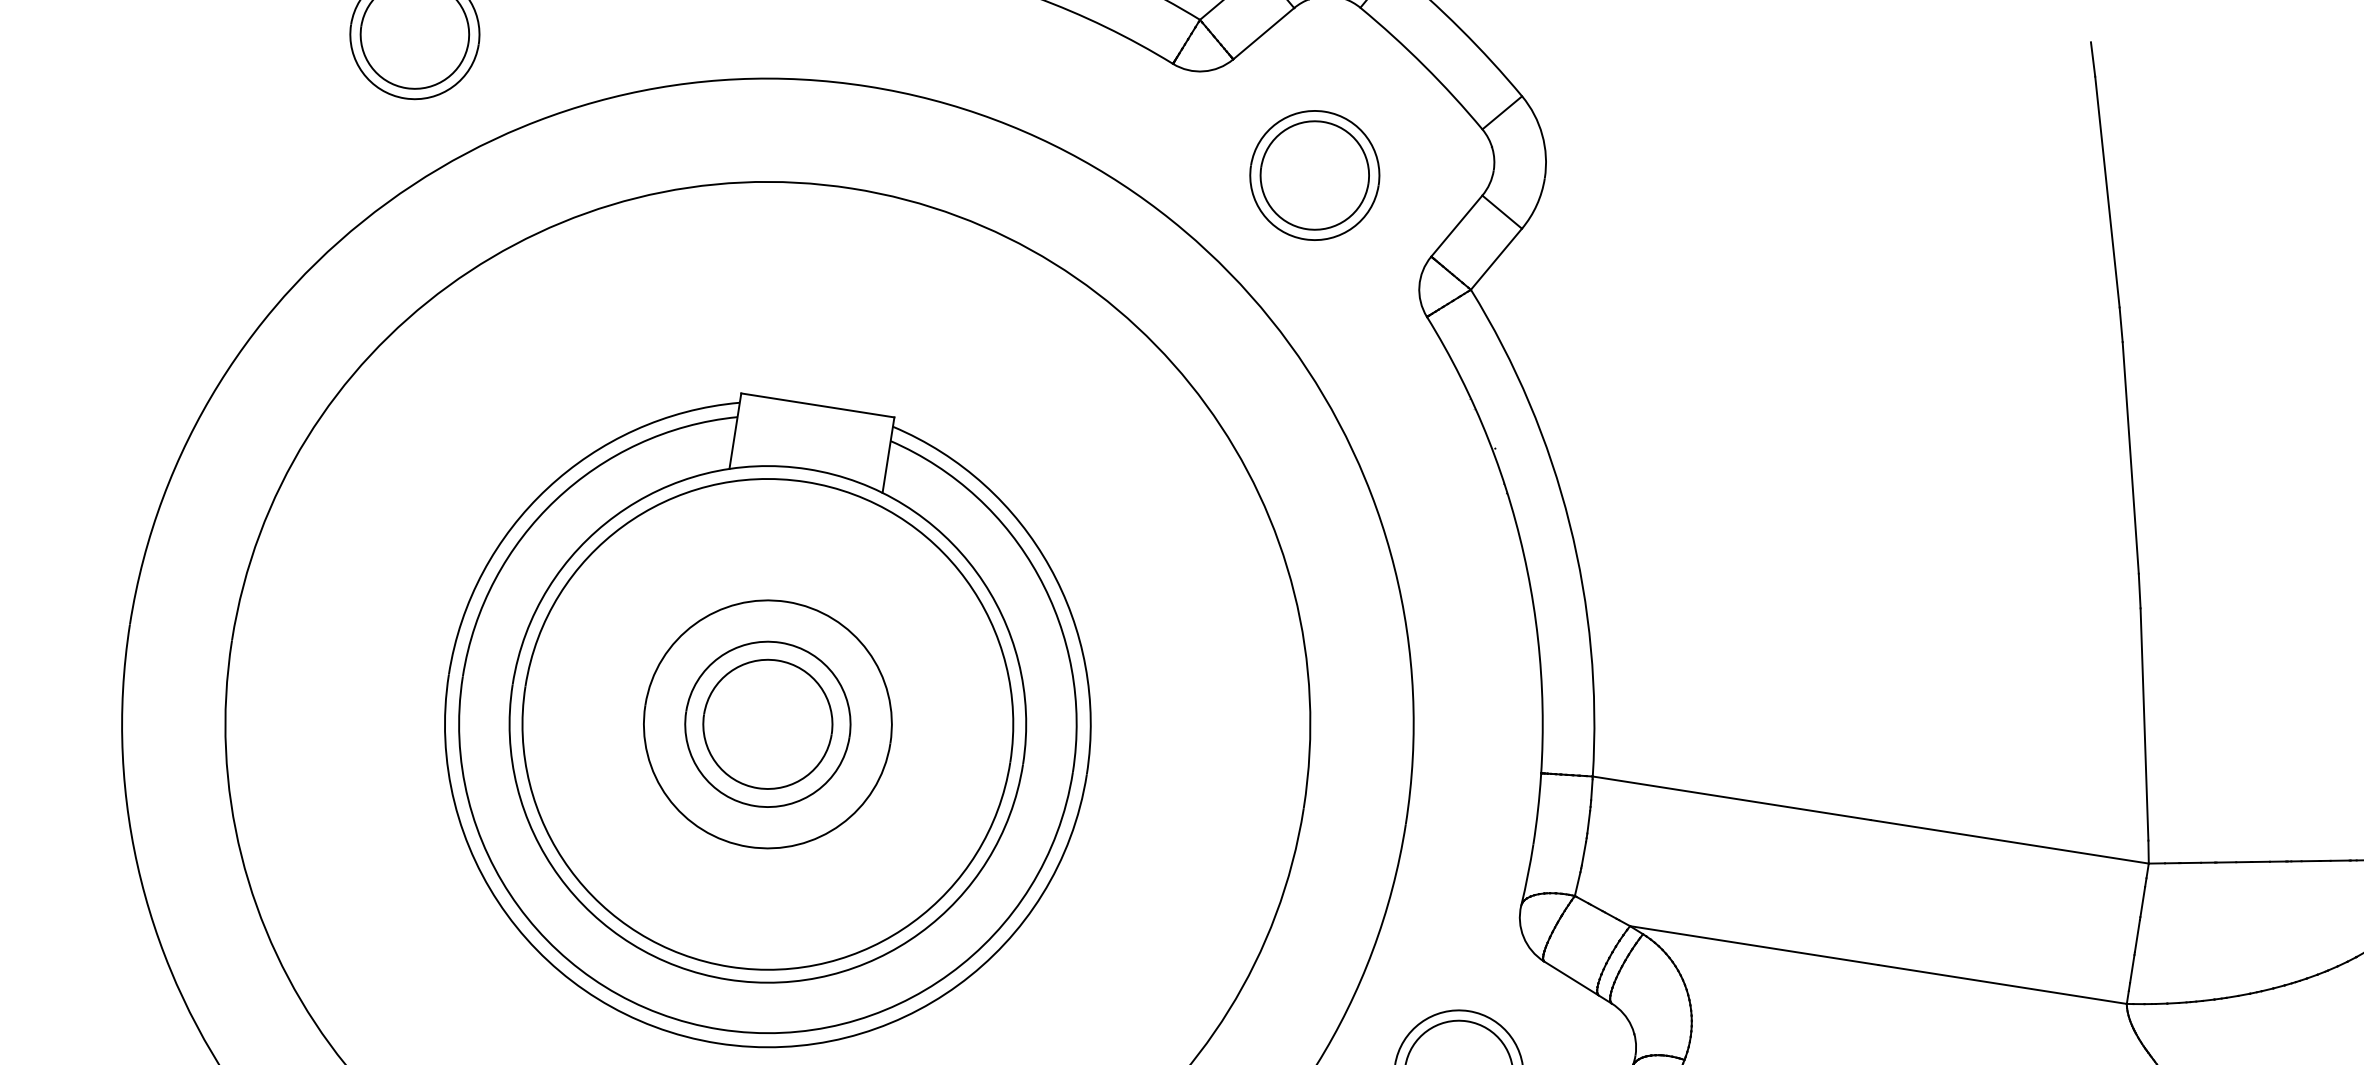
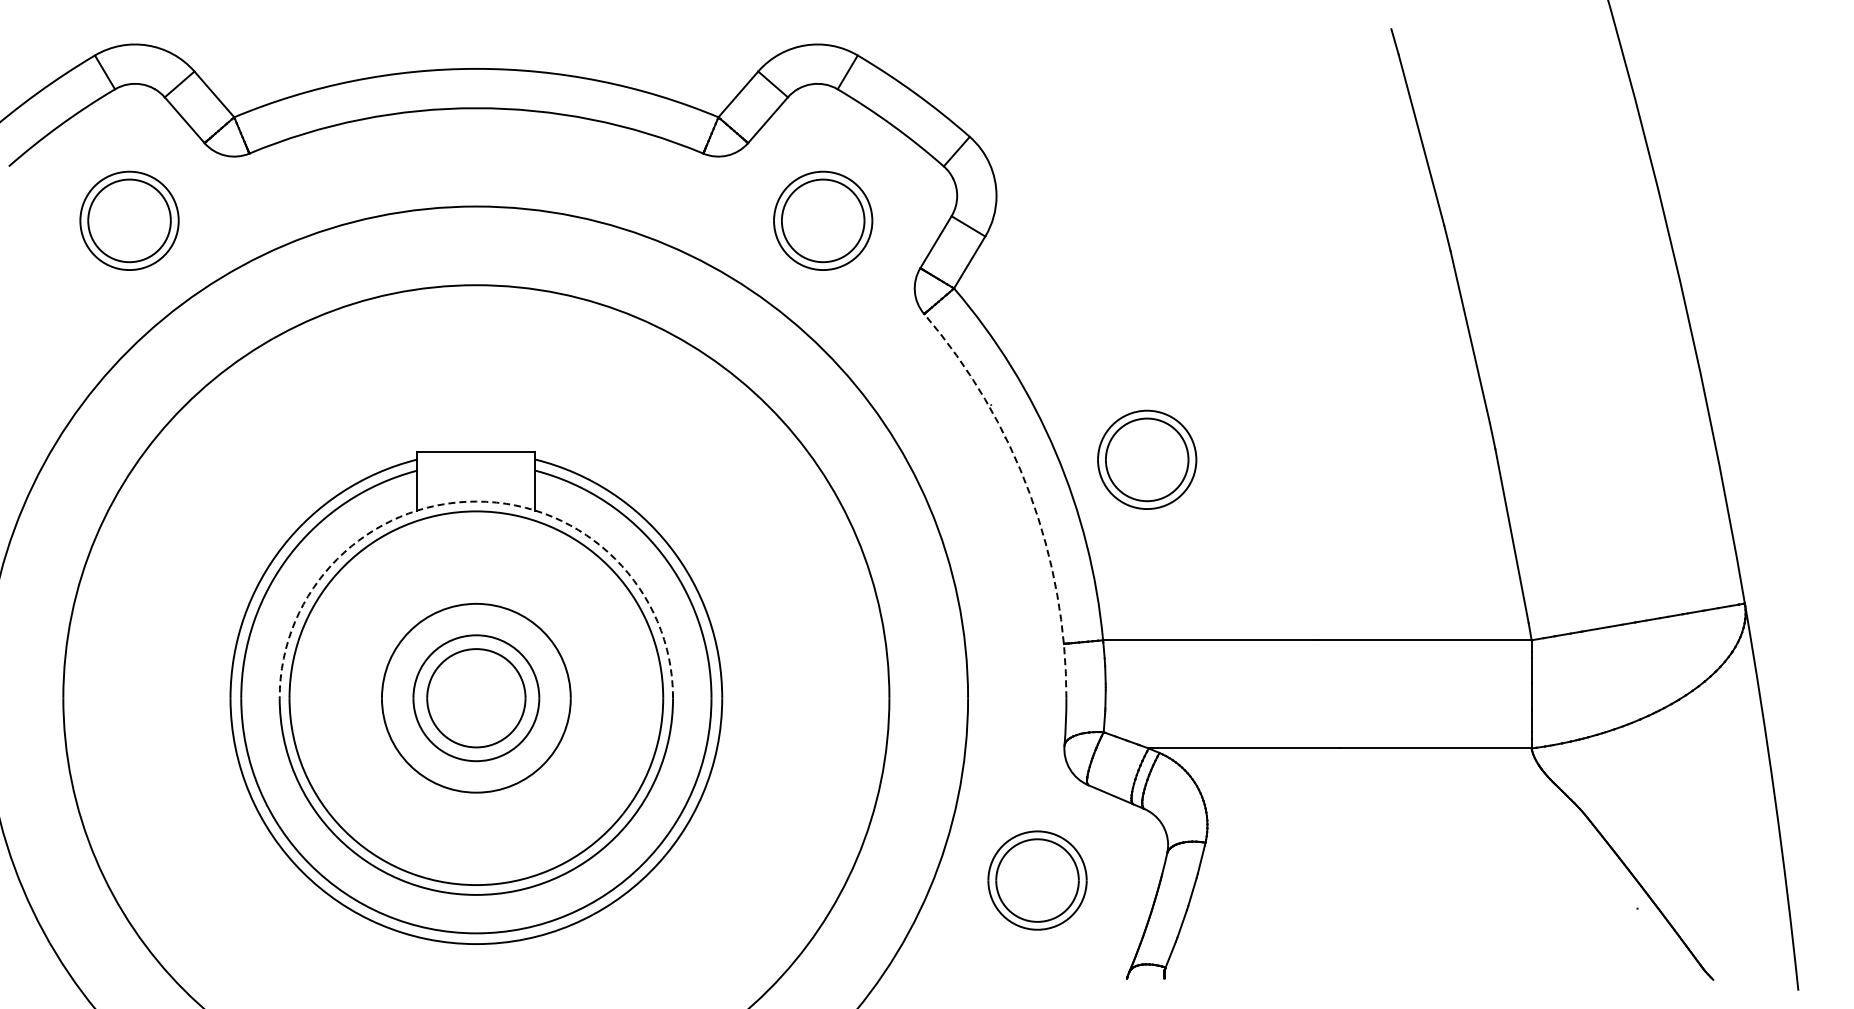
arc: (808, 469) -> (476, 501), solid -> dashed
part: (1687, 550) -> (1147, 459), added
arc: (1527, 571) -> (1029, 493), solid -> dashed

